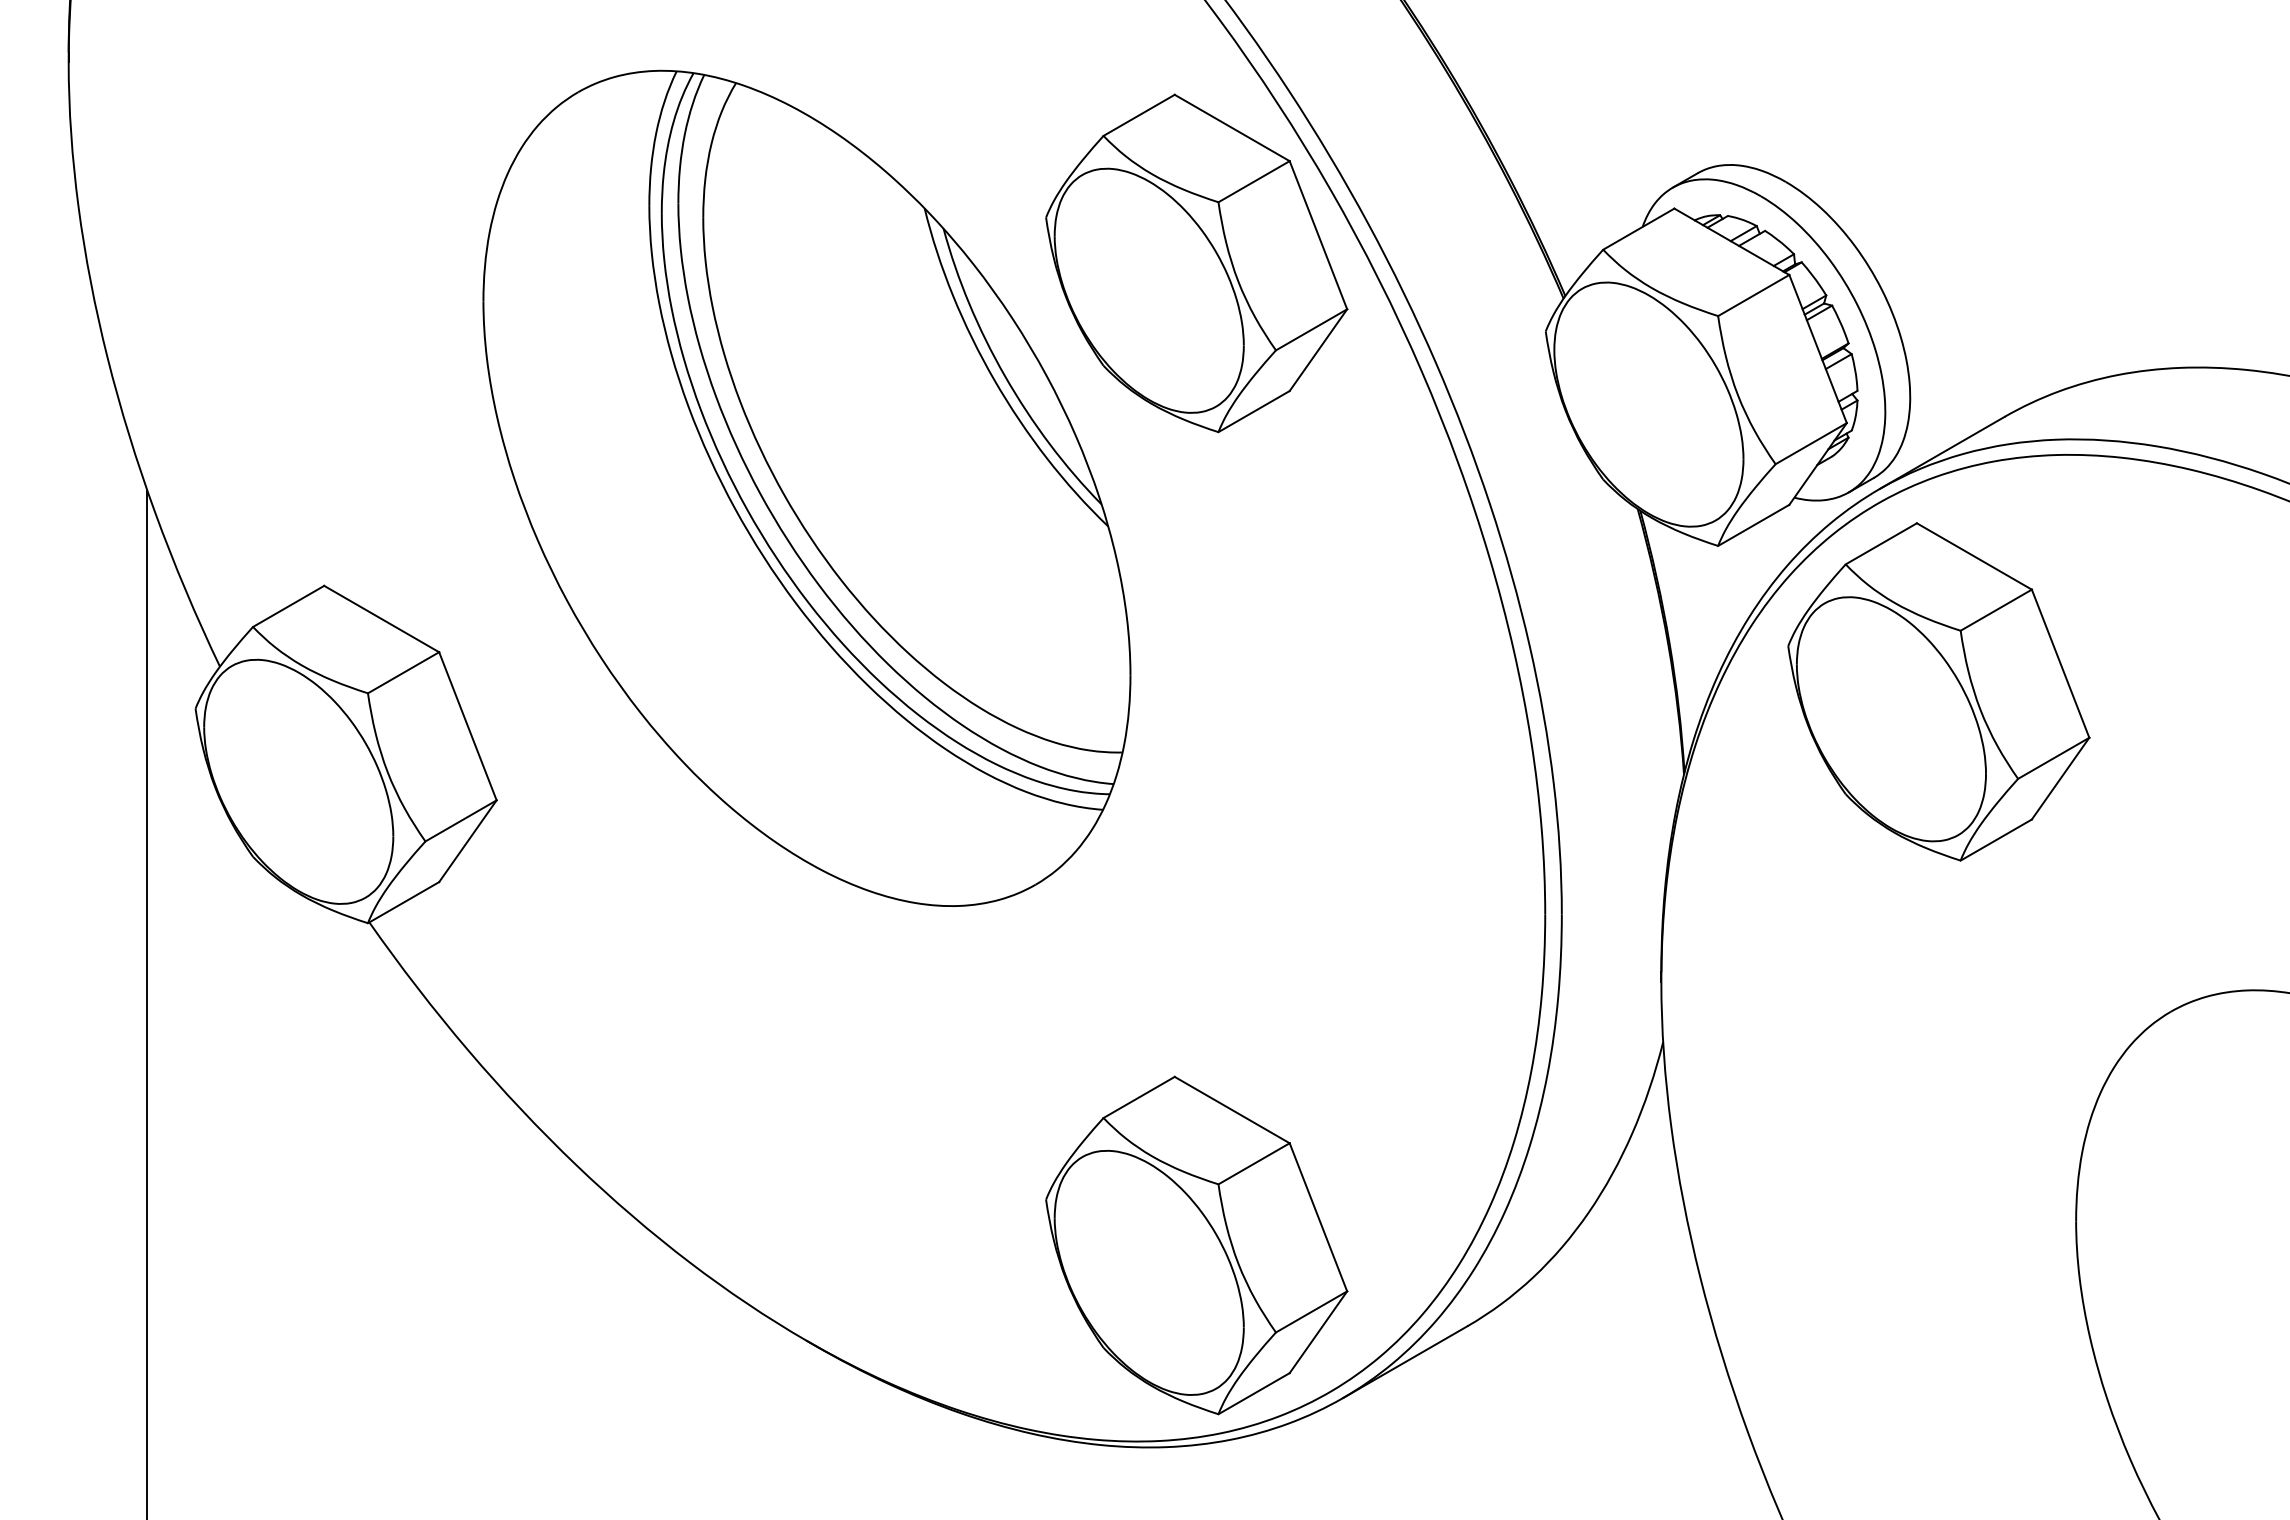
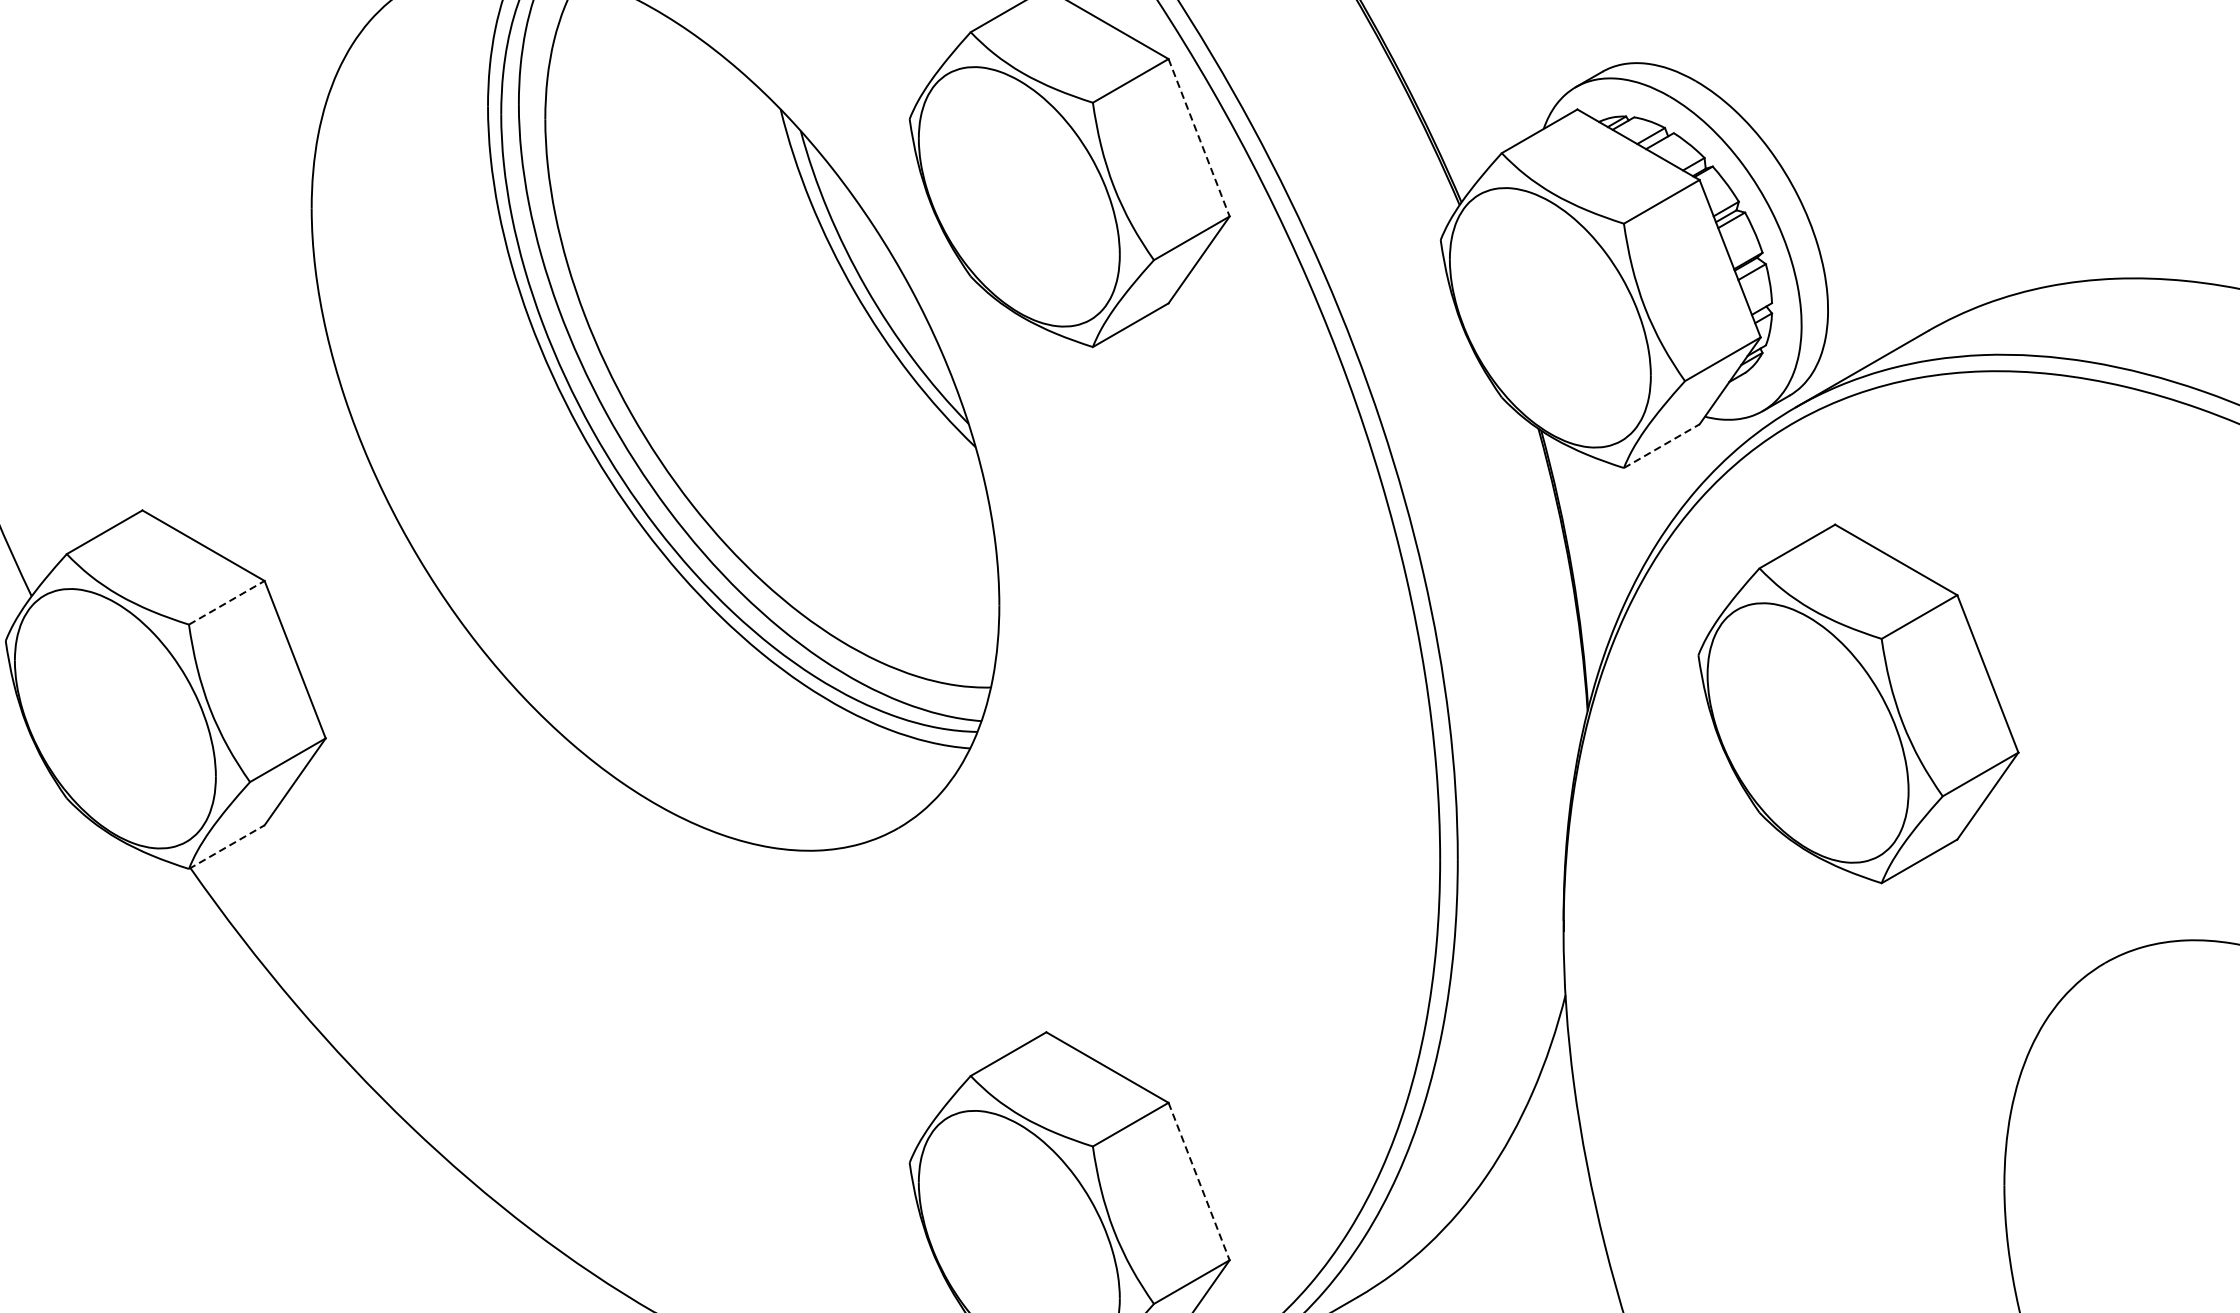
line: (1318, 235) -> (1199, 138), solid -> dashed
line: (1754, 525) -> (1662, 446), solid -> dashed
line: (404, 672) -> (227, 602), solid -> dashed
part: (1938, 691) -> (1858, 703), moved
line: (404, 902) -> (227, 846), solid -> dashed
line: (1318, 1217) -> (1199, 1181), solid -> dashed

